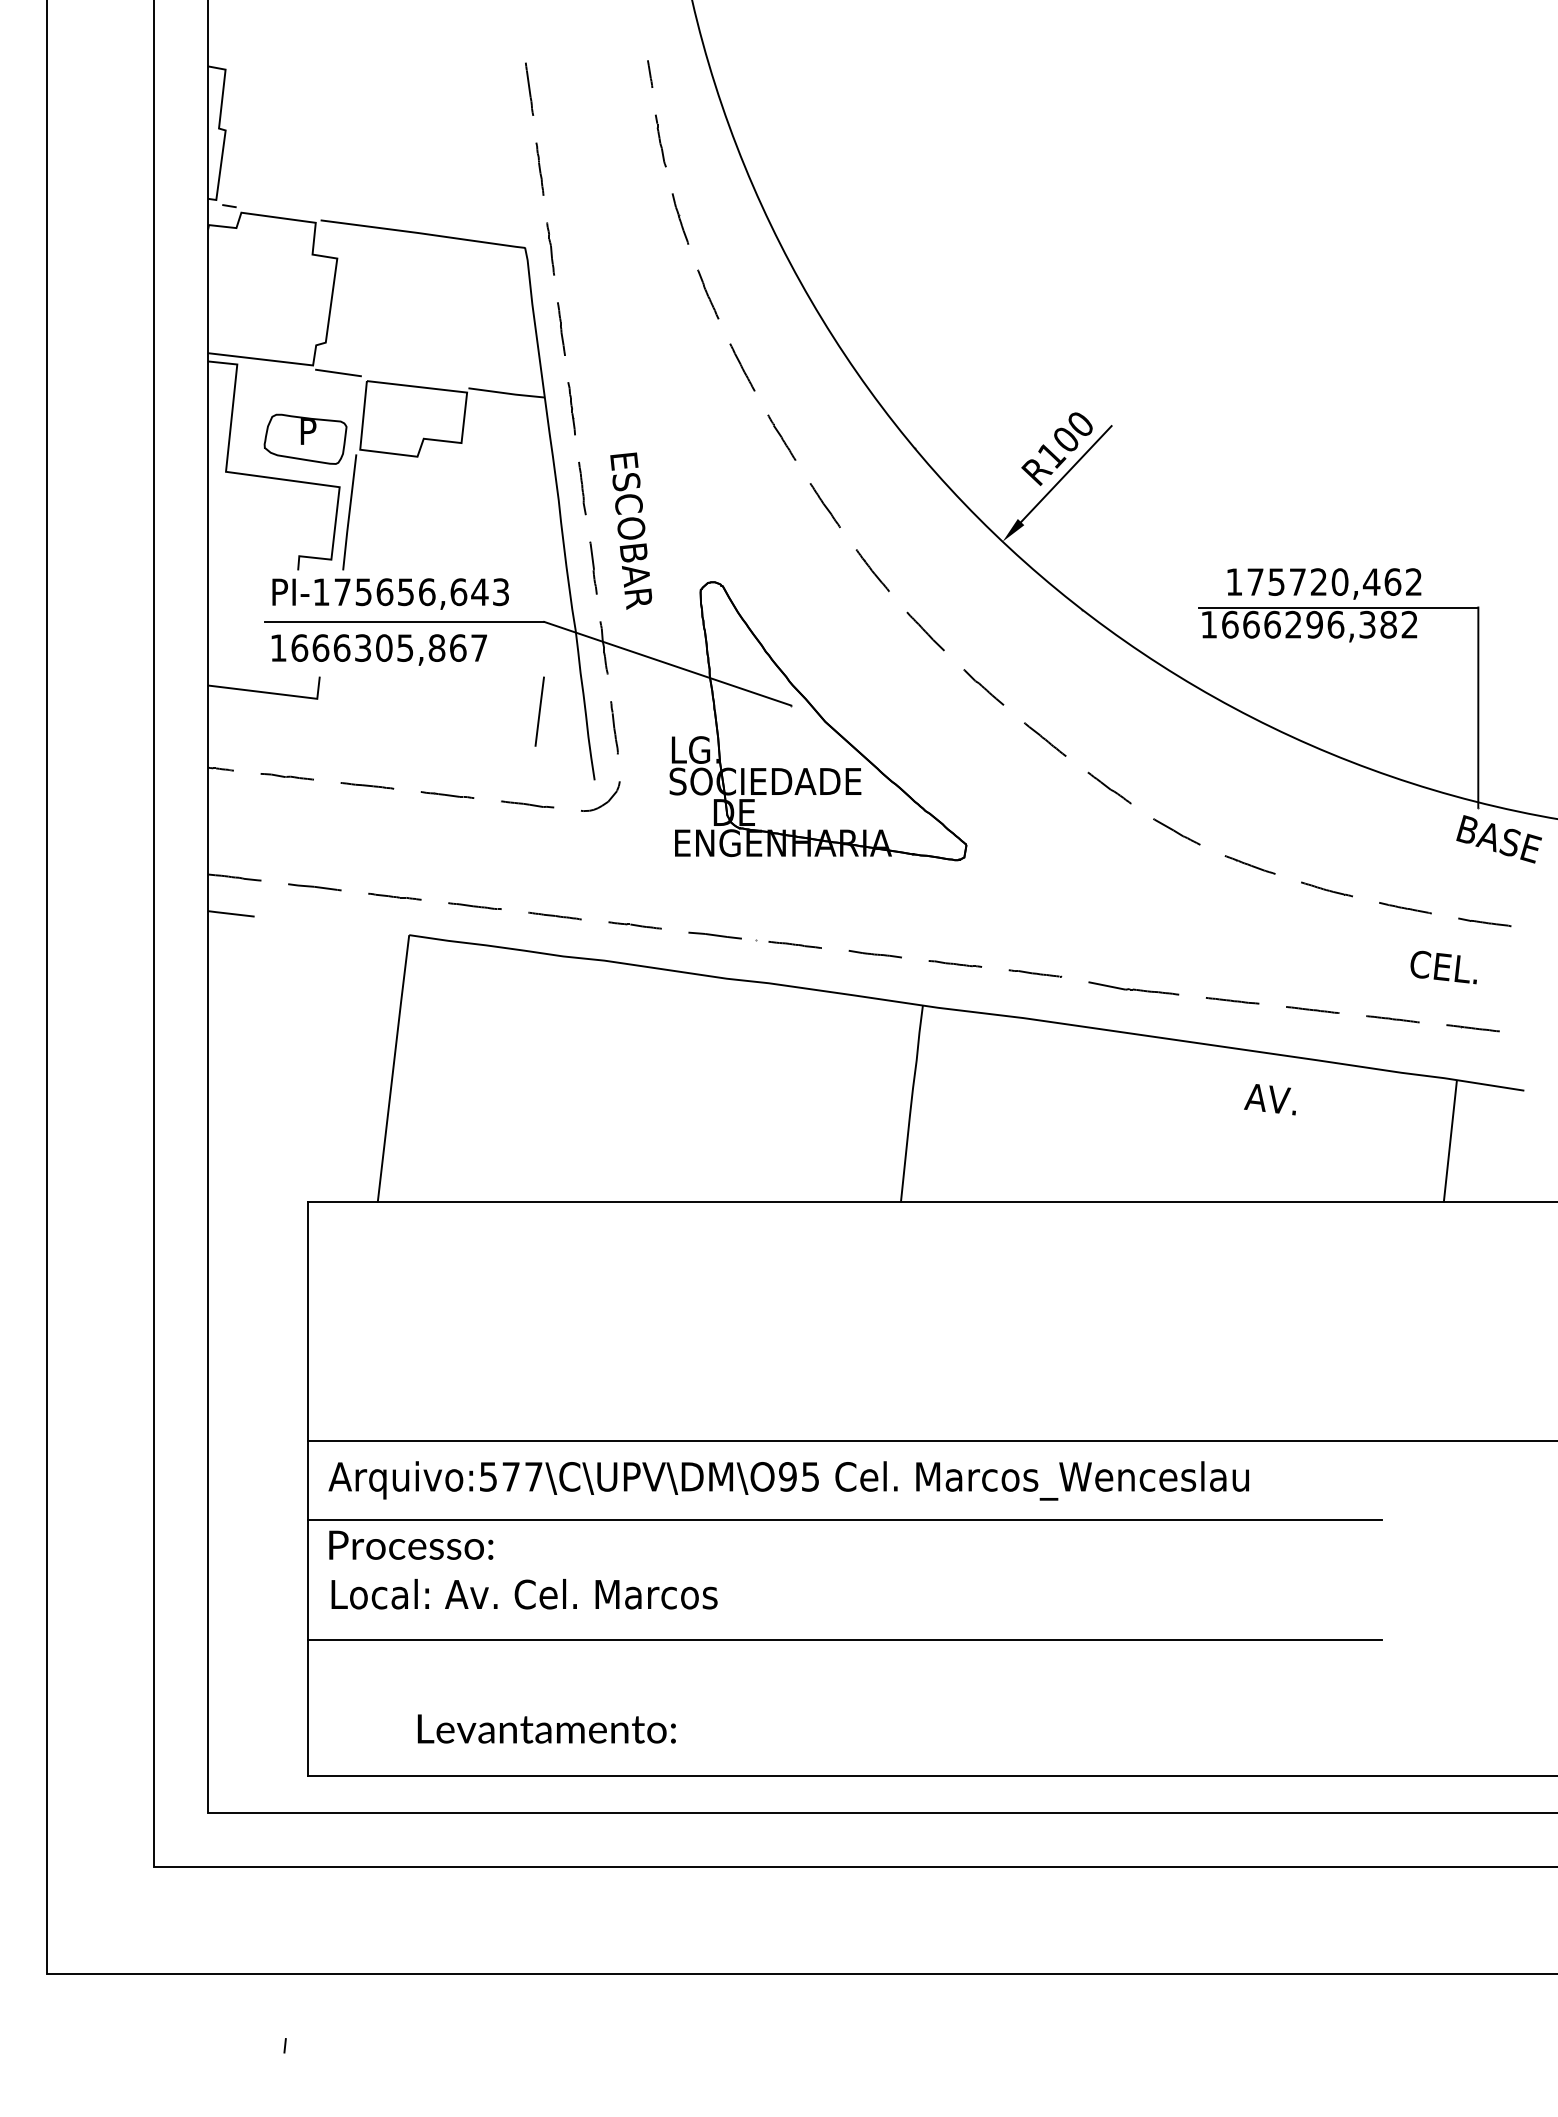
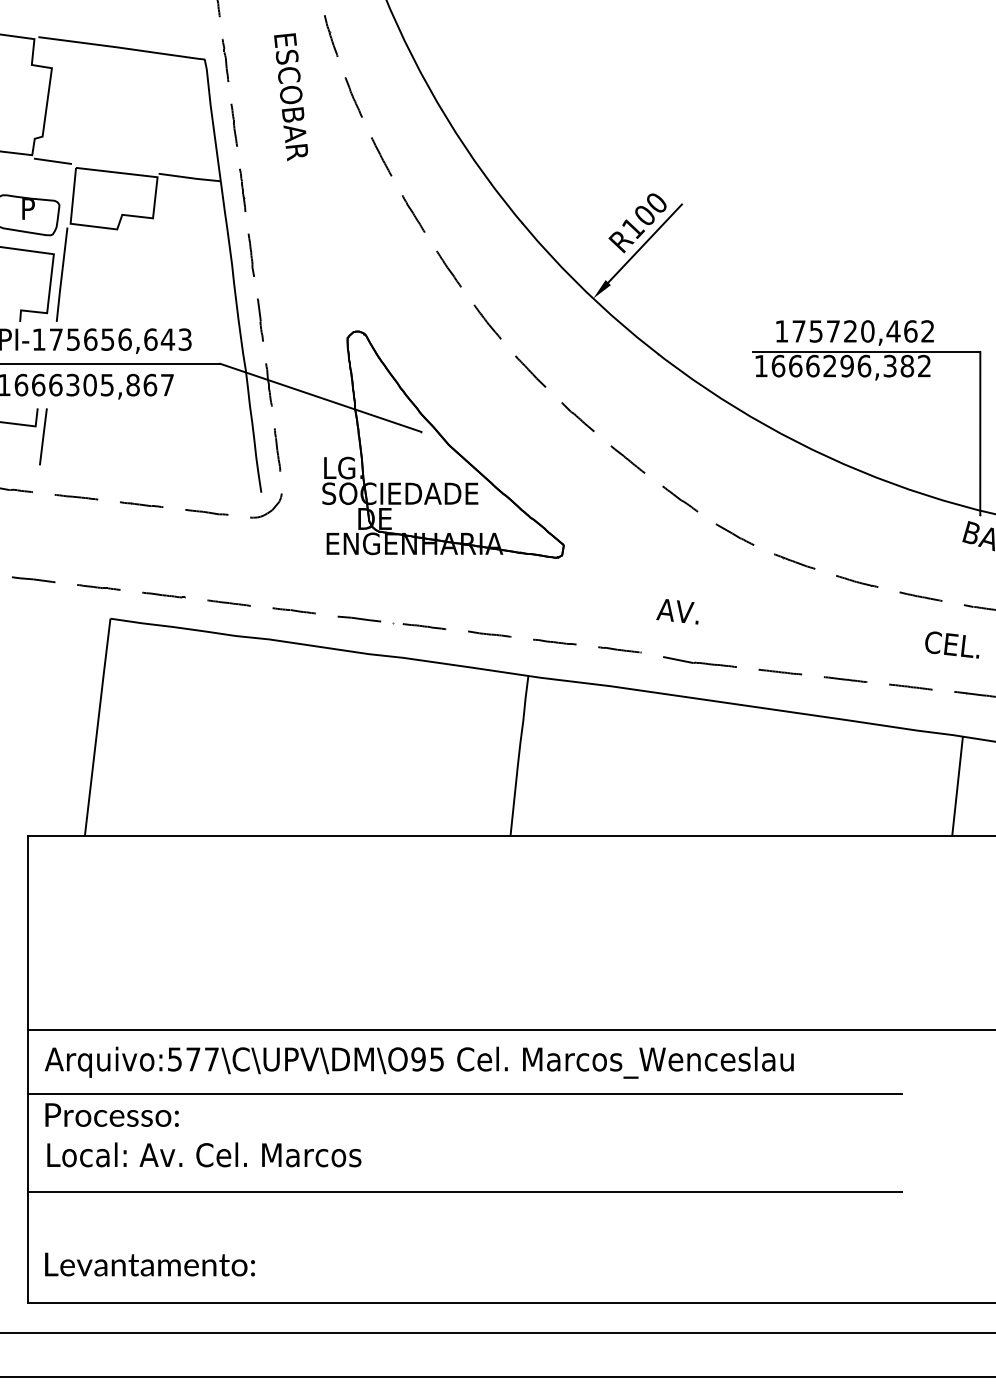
text: (631, 530) -> (291, 96), moved
line: (539, 711) -> (43, 436), moved
text: (1269, 1099) -> (676, 611), moved
text: (546, 1728) -> (149, 1264), moved

